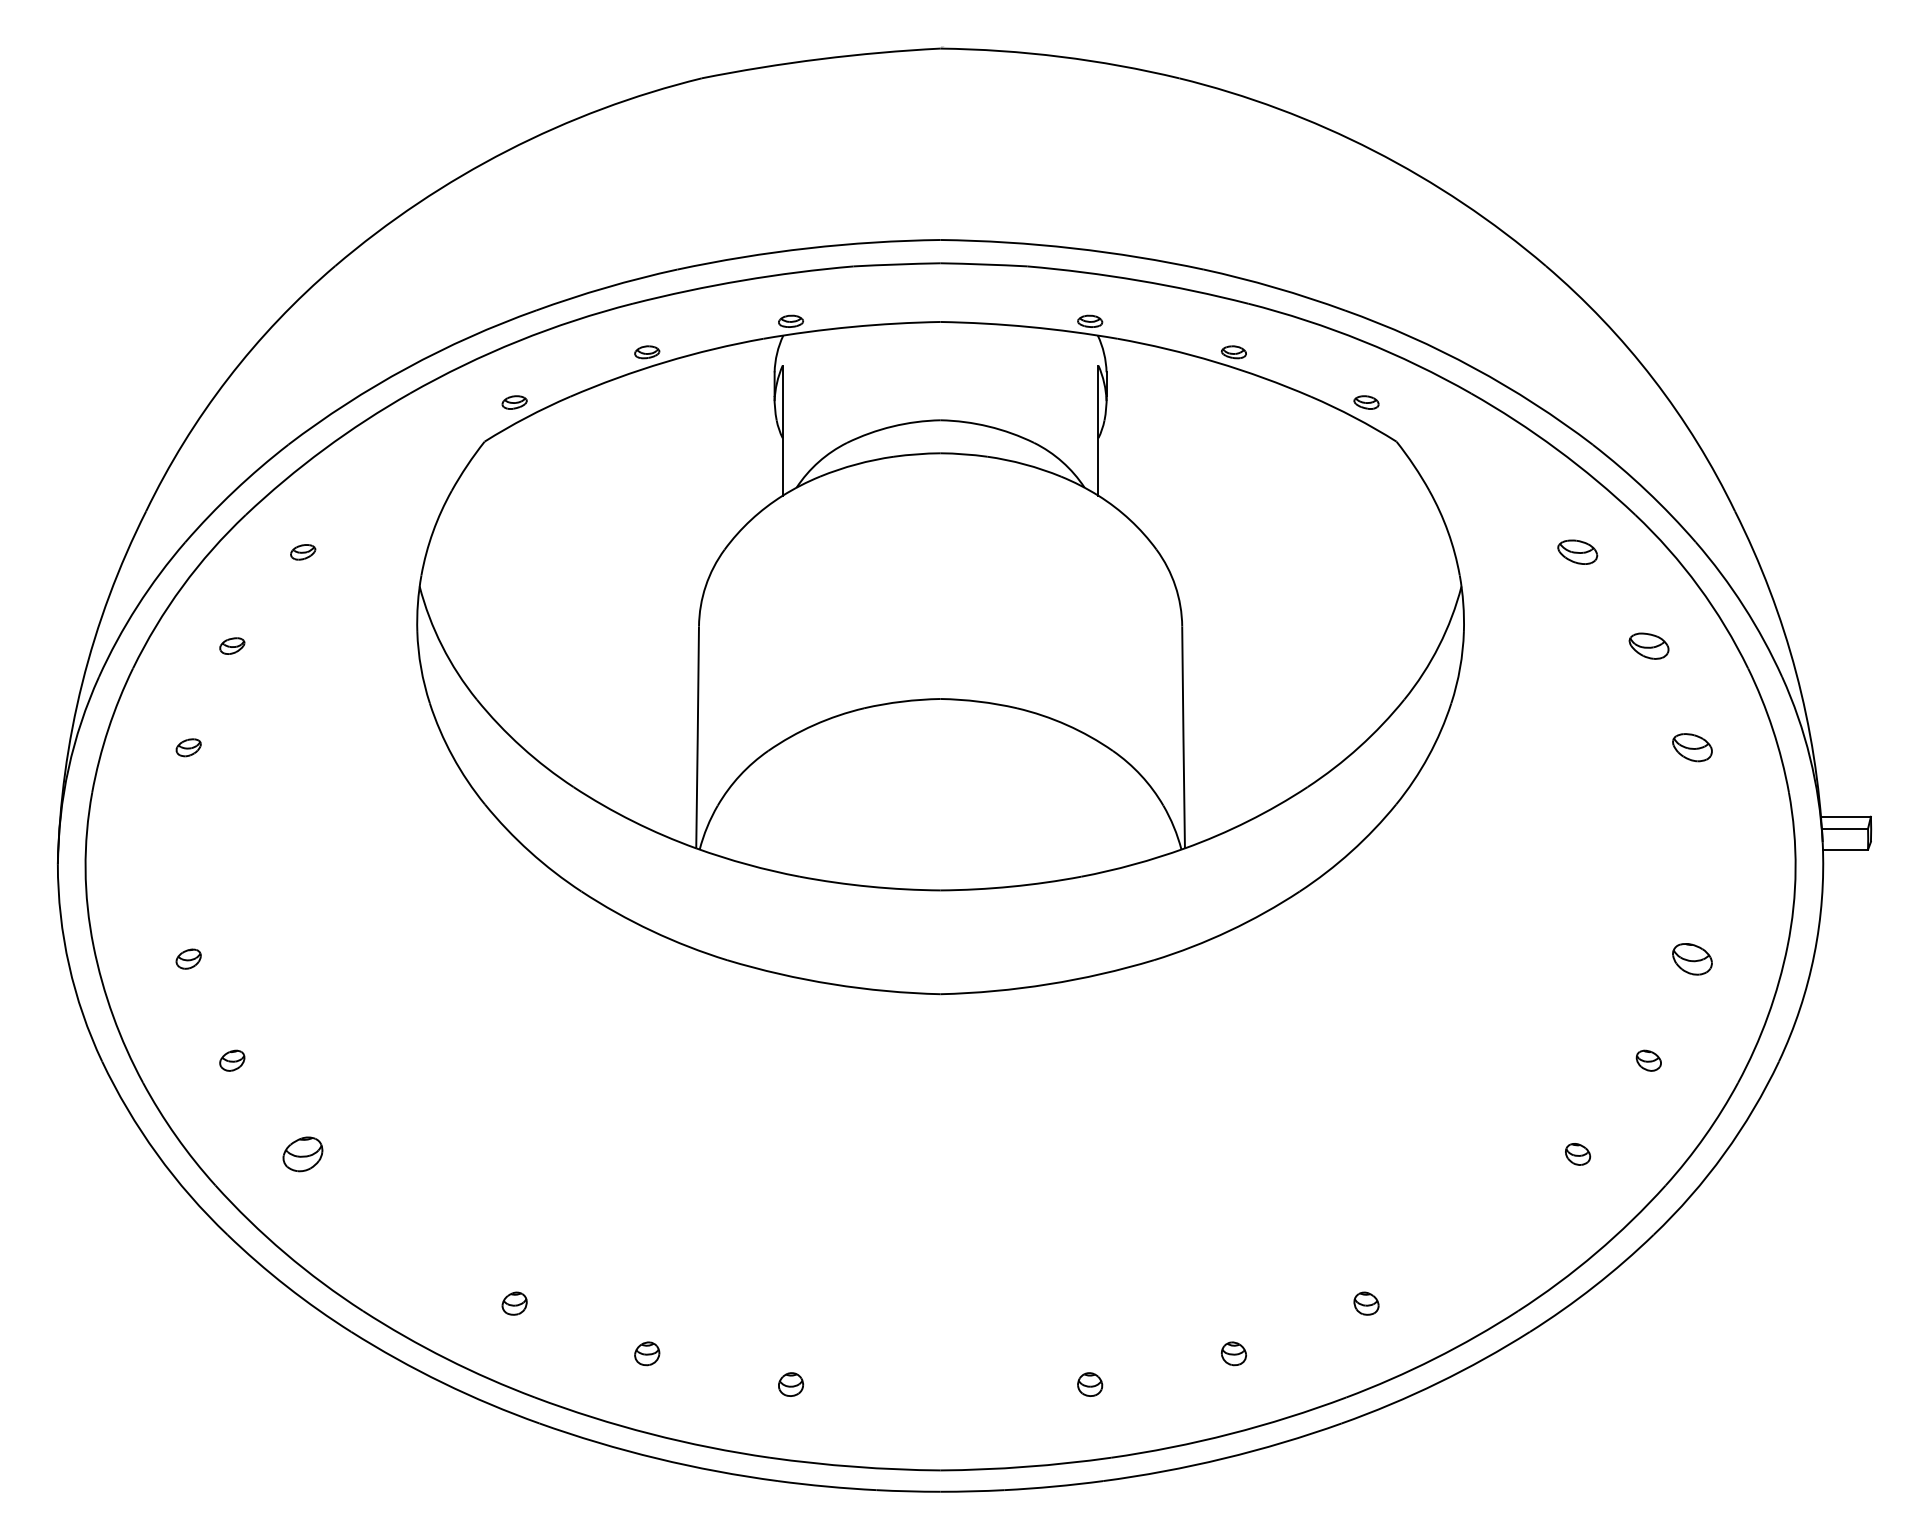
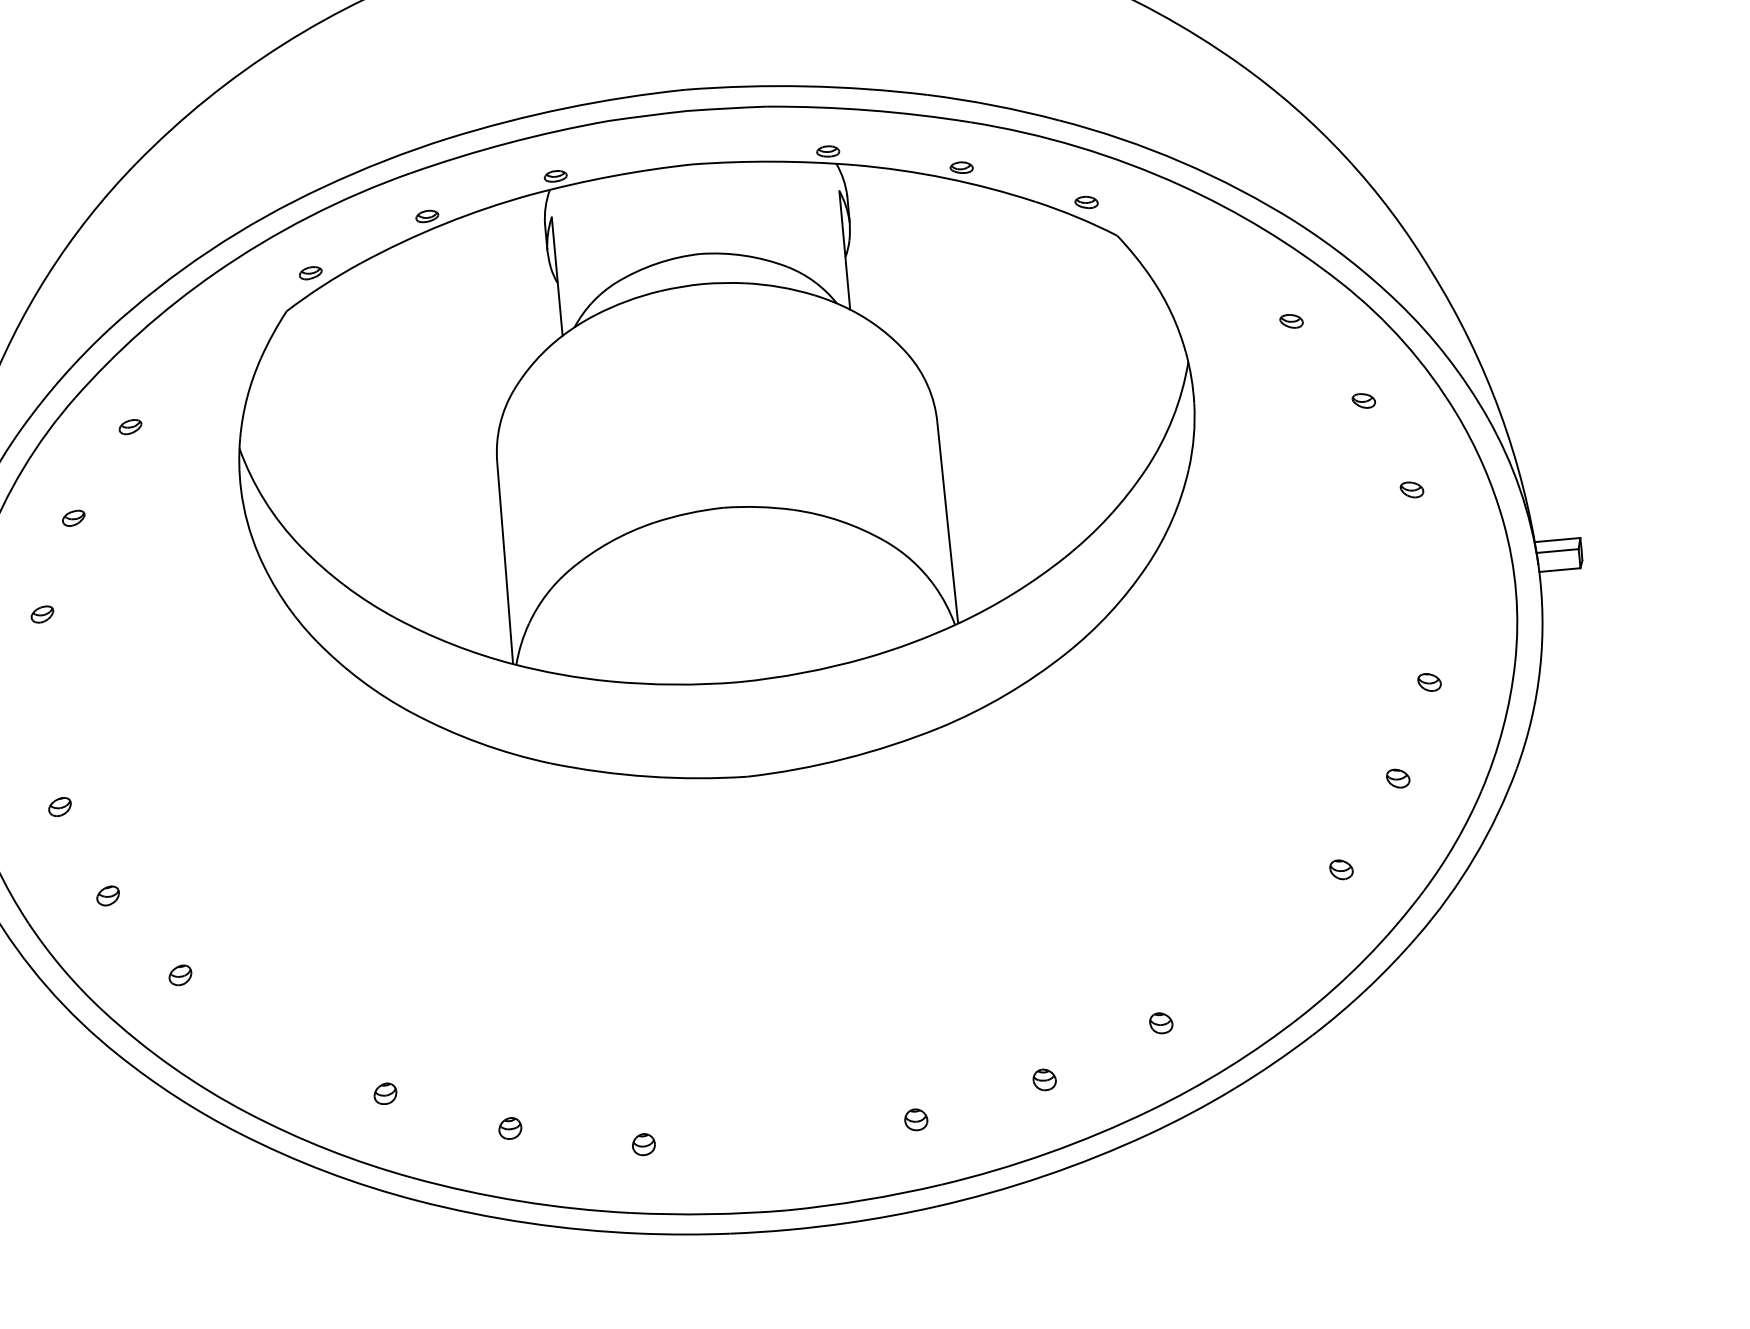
part: (1578, 552) -> (1292, 321), size x0.62
part: (1648, 645) -> (1363, 400), size x0.62
part: (1692, 747) -> (1412, 489), size x0.62
part: (1692, 958) -> (1429, 681), size x0.62
part: (303, 1154) -> (180, 975), size x0.62

